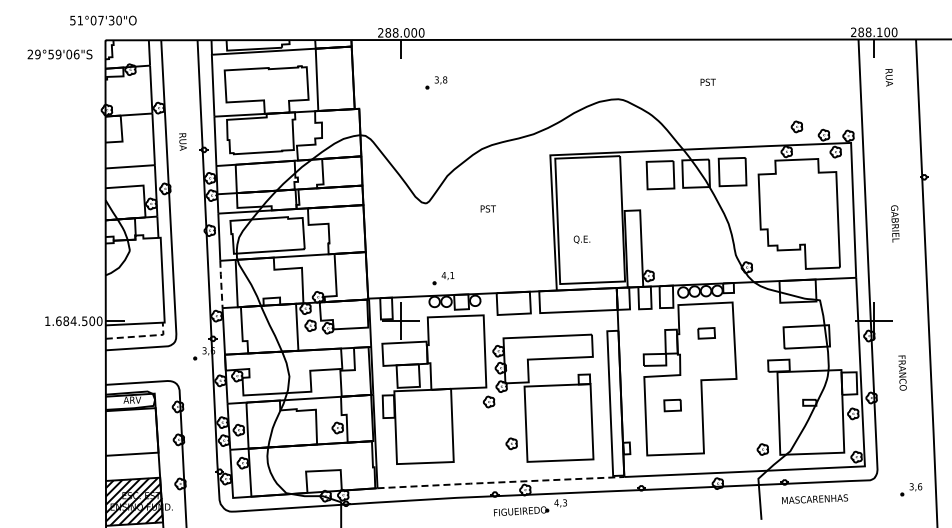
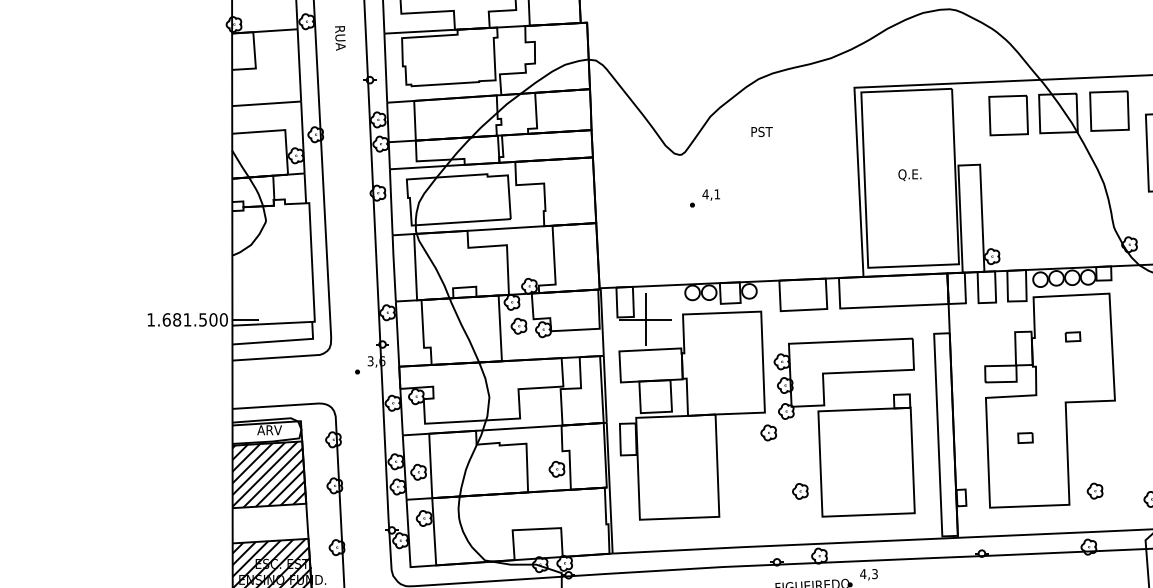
text: (182, 141) -> (339, 37), moved
text: (487, 208) -> (760, 131), moved
text: (581, 239) -> (909, 174), moved
part: (443, 278) -> (704, 198), moved
line: (221, 284) -> (394, 268), dashed -> solid
text: (73, 320) -> (187, 318), 1.684.500 -> 1.681.500
part: (706, 333) -> (1072, 337), size x0.62
line: (141, 336) -> (282, 341), dashed -> solid
part: (672, 405) -> (1025, 437), size x0.62
hatch: (131, 431) -> (268, 474), added
part: (722, 443) -> (1095, 490), added
line: (500, 482) -> (784, 545), dashed -> solid

